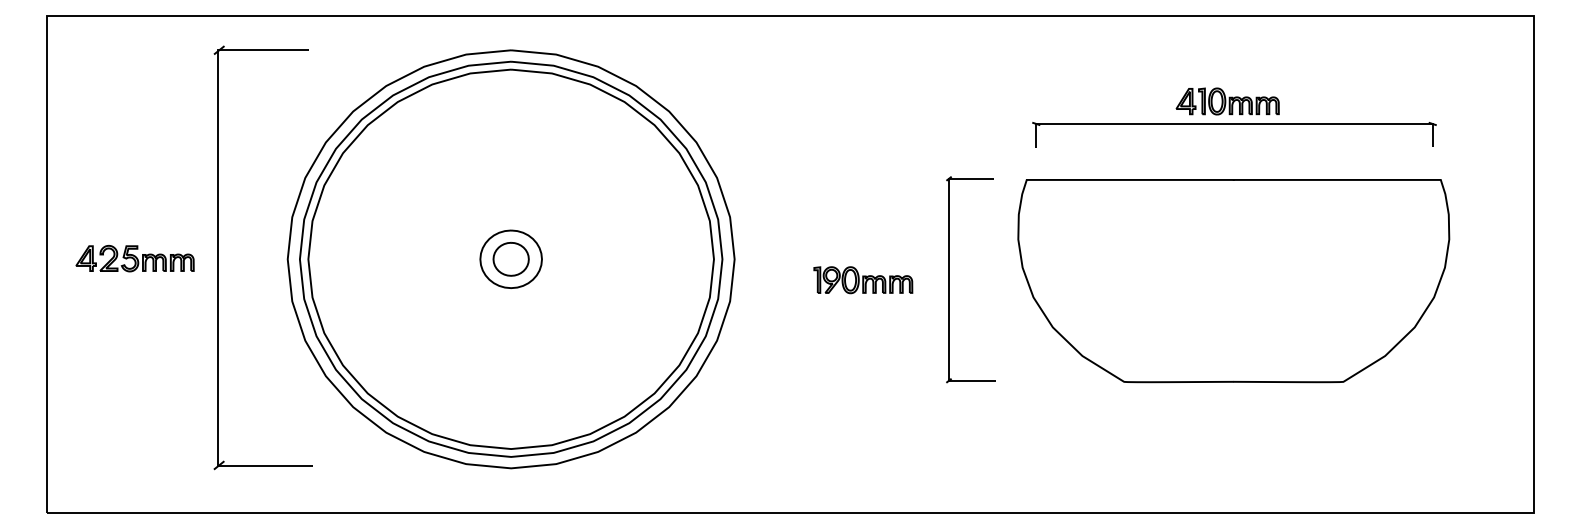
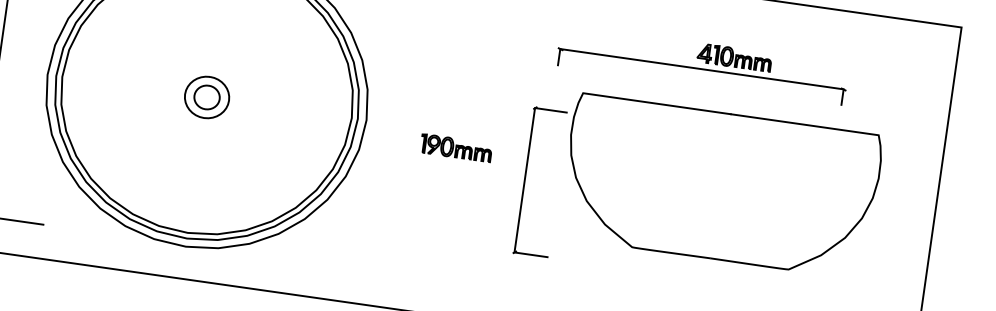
part: (1234, 124) -> (702, 69), moved
part: (949, 279) -> (525, 180), moved

